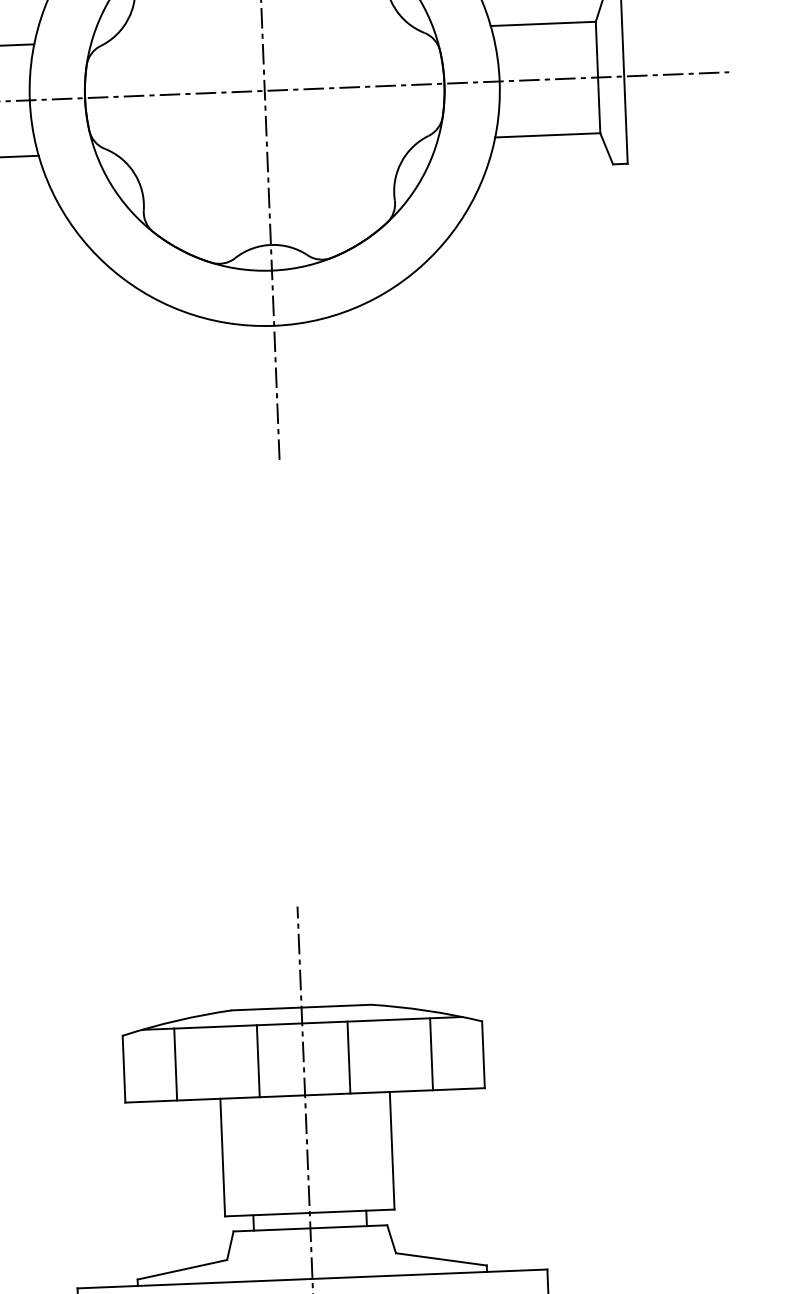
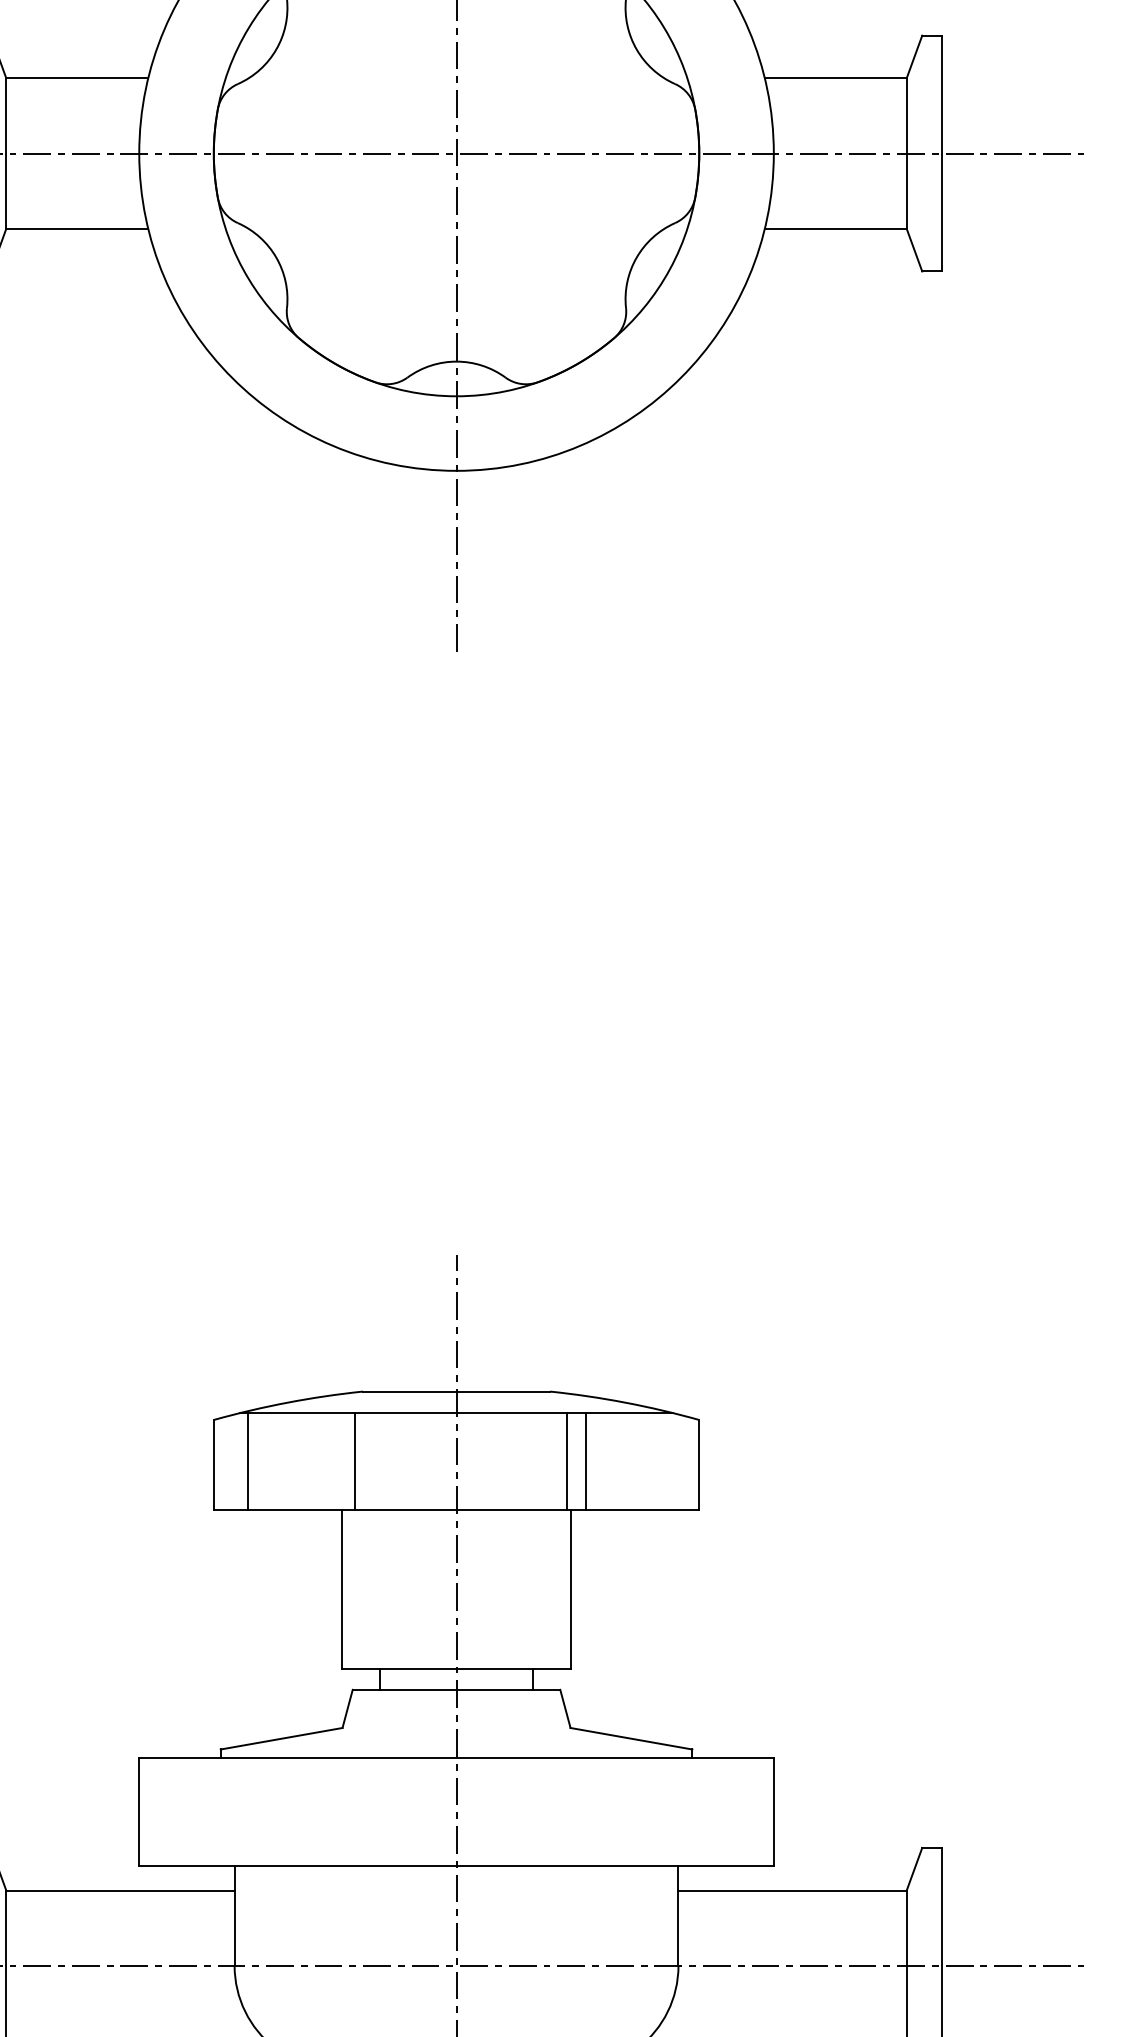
line: (431, 1054) -> (586, 1461), moved
line: (348, 1057) -> (566, 1461), moved
line: (258, 1061) -> (355, 1461), moved
line: (175, 1064) -> (247, 1461), moved

